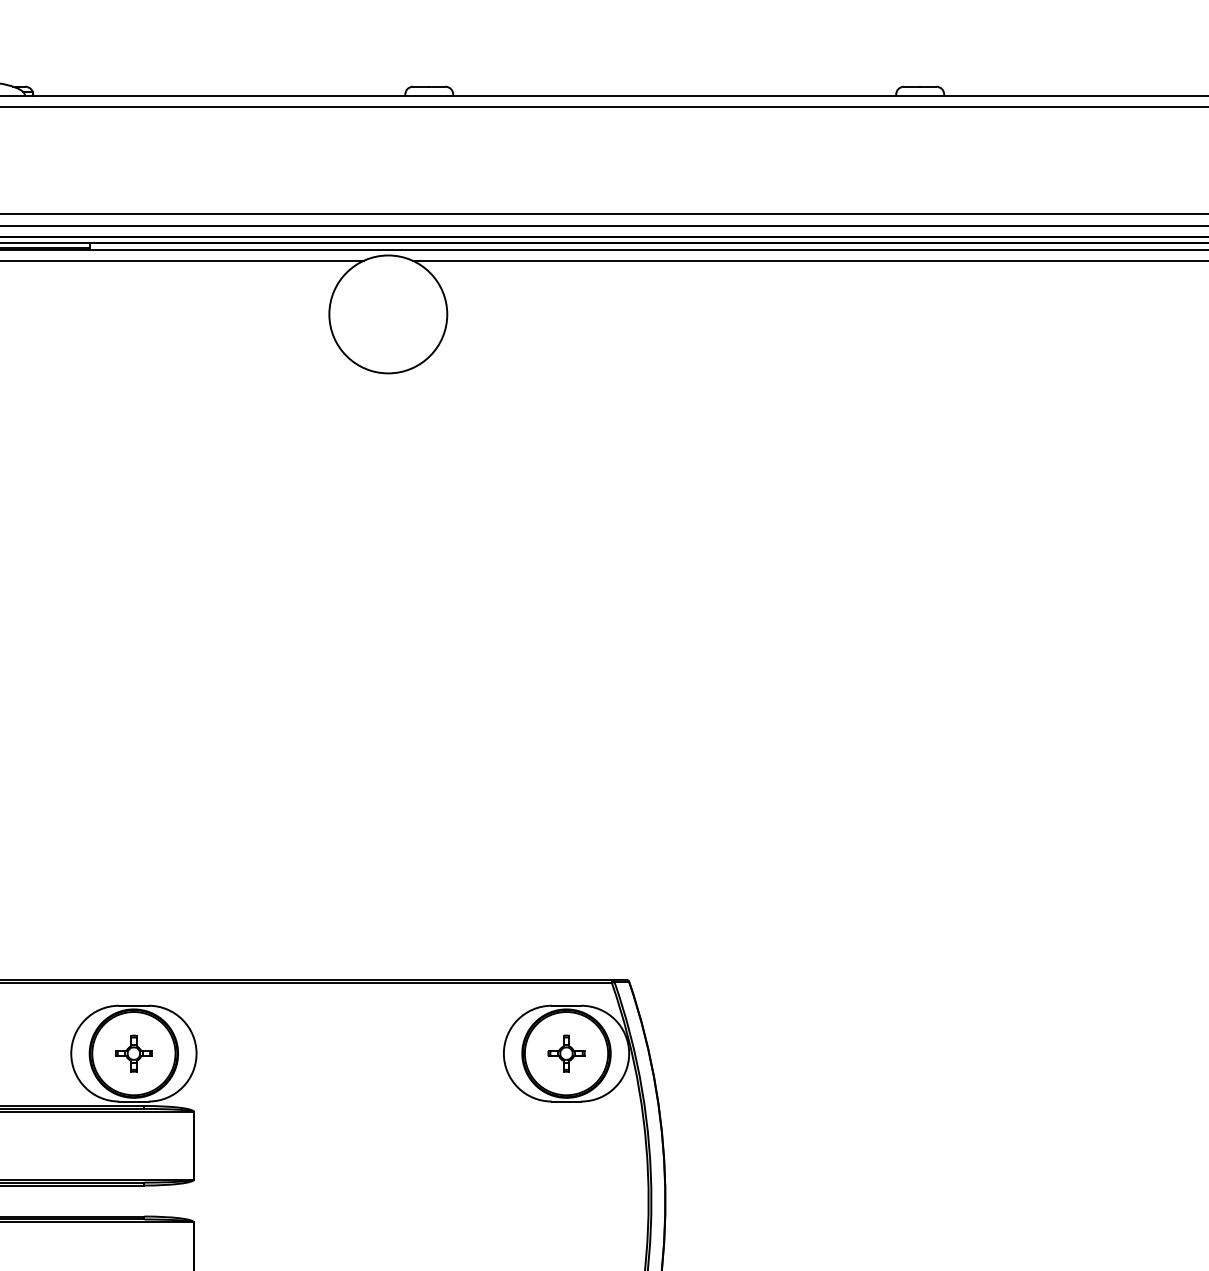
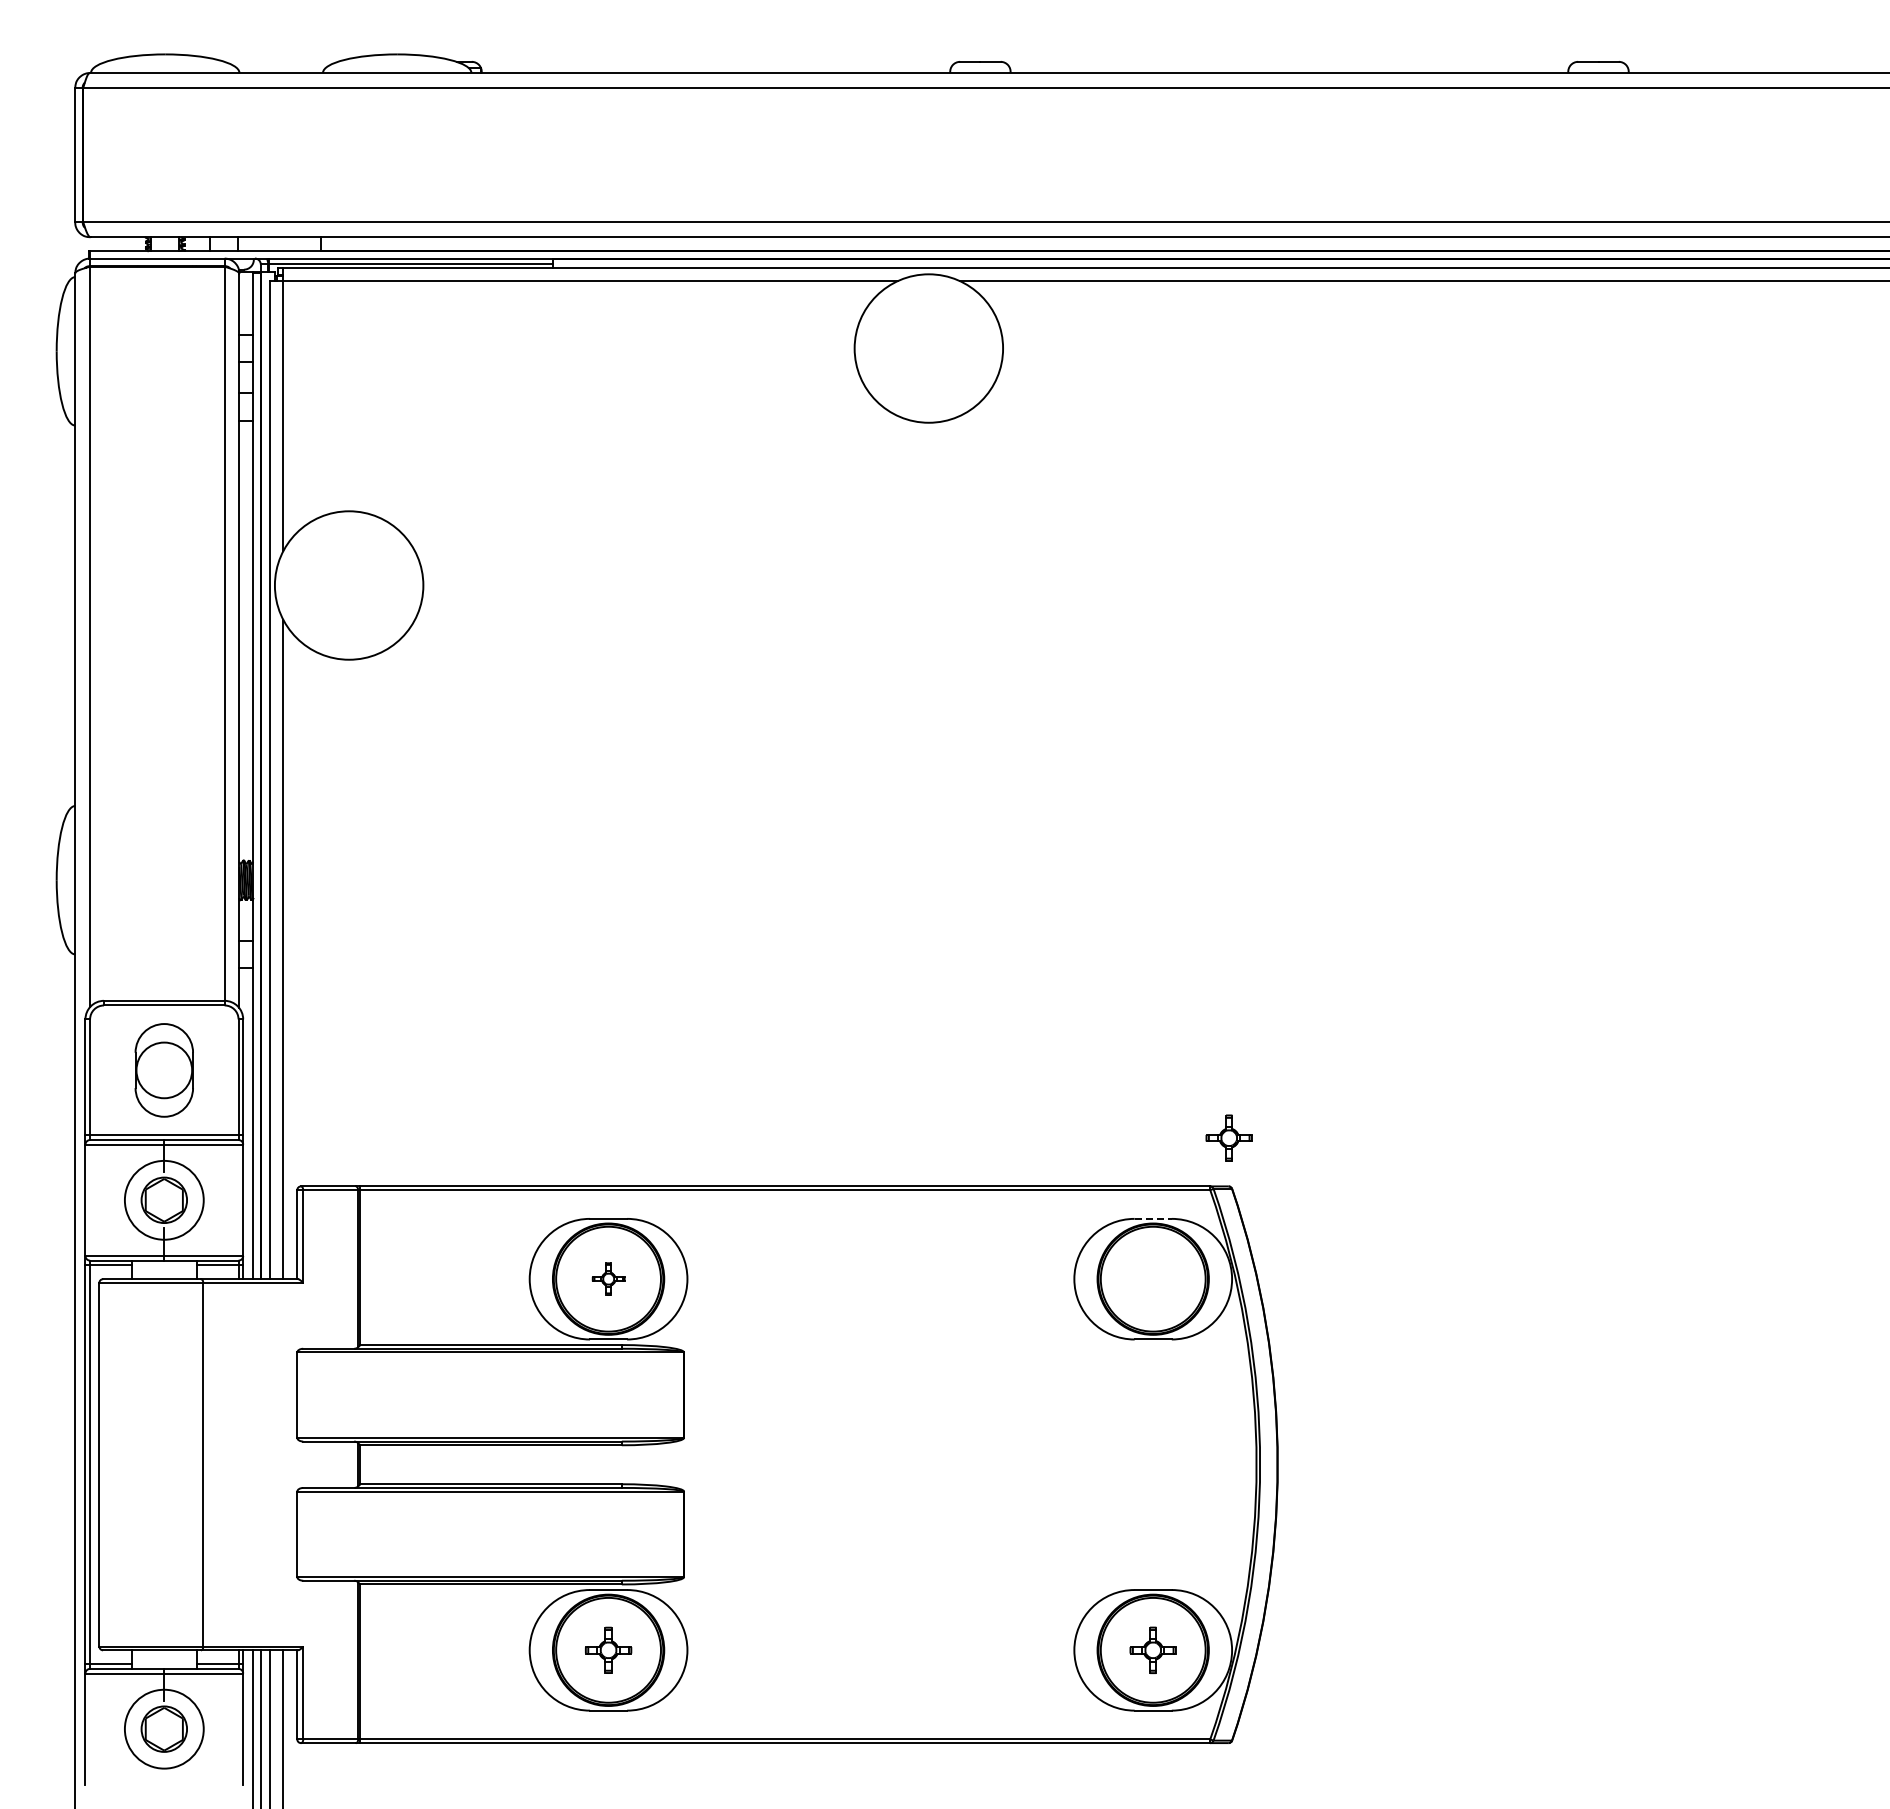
line: (566, 1005) -> (1153, 1218), solid -> dashed
part: (133, 1053) -> (608, 1278), size x0.7
part: (565, 1053) -> (1228, 1137), moved

